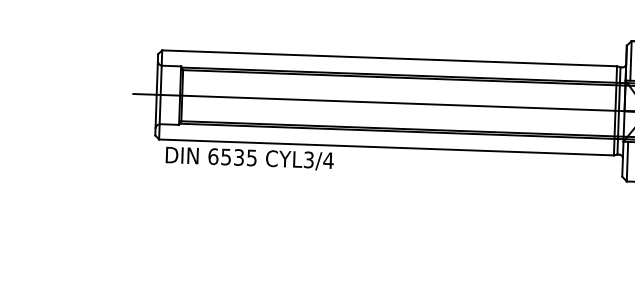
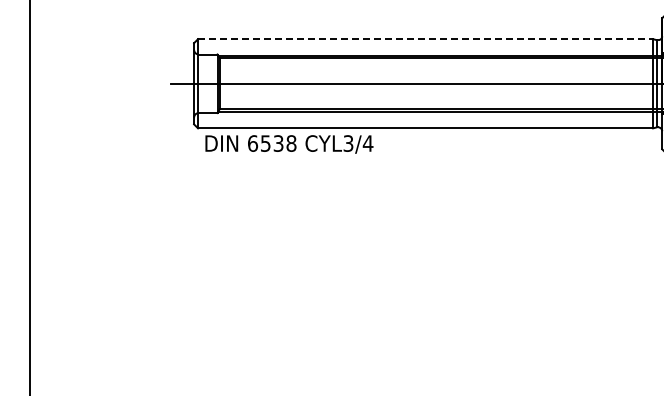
line: (389, 58) -> (425, 39), solid -> dashed
text: (251, 157) -> (291, 143), 6535 -> 6538

